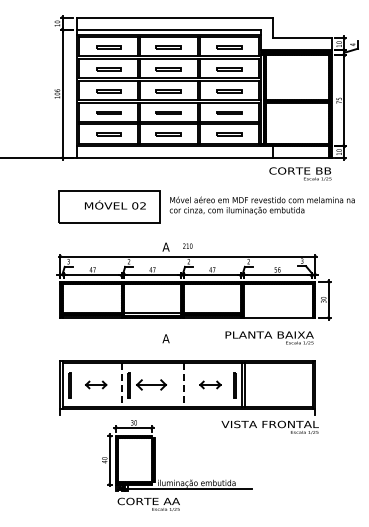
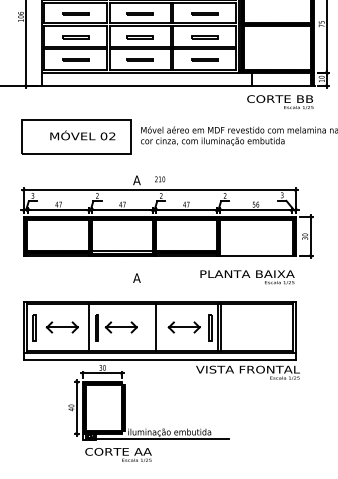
part: (95, 384) -> (61, 326), size x1.43
line: (121, 384) -> (89, 326), dashed -> solid
line: (183, 384) -> (155, 326), dashed -> solid
part: (210, 384) -> (184, 326), size x1.43
line: (187, 415) -> (159, 360), added

